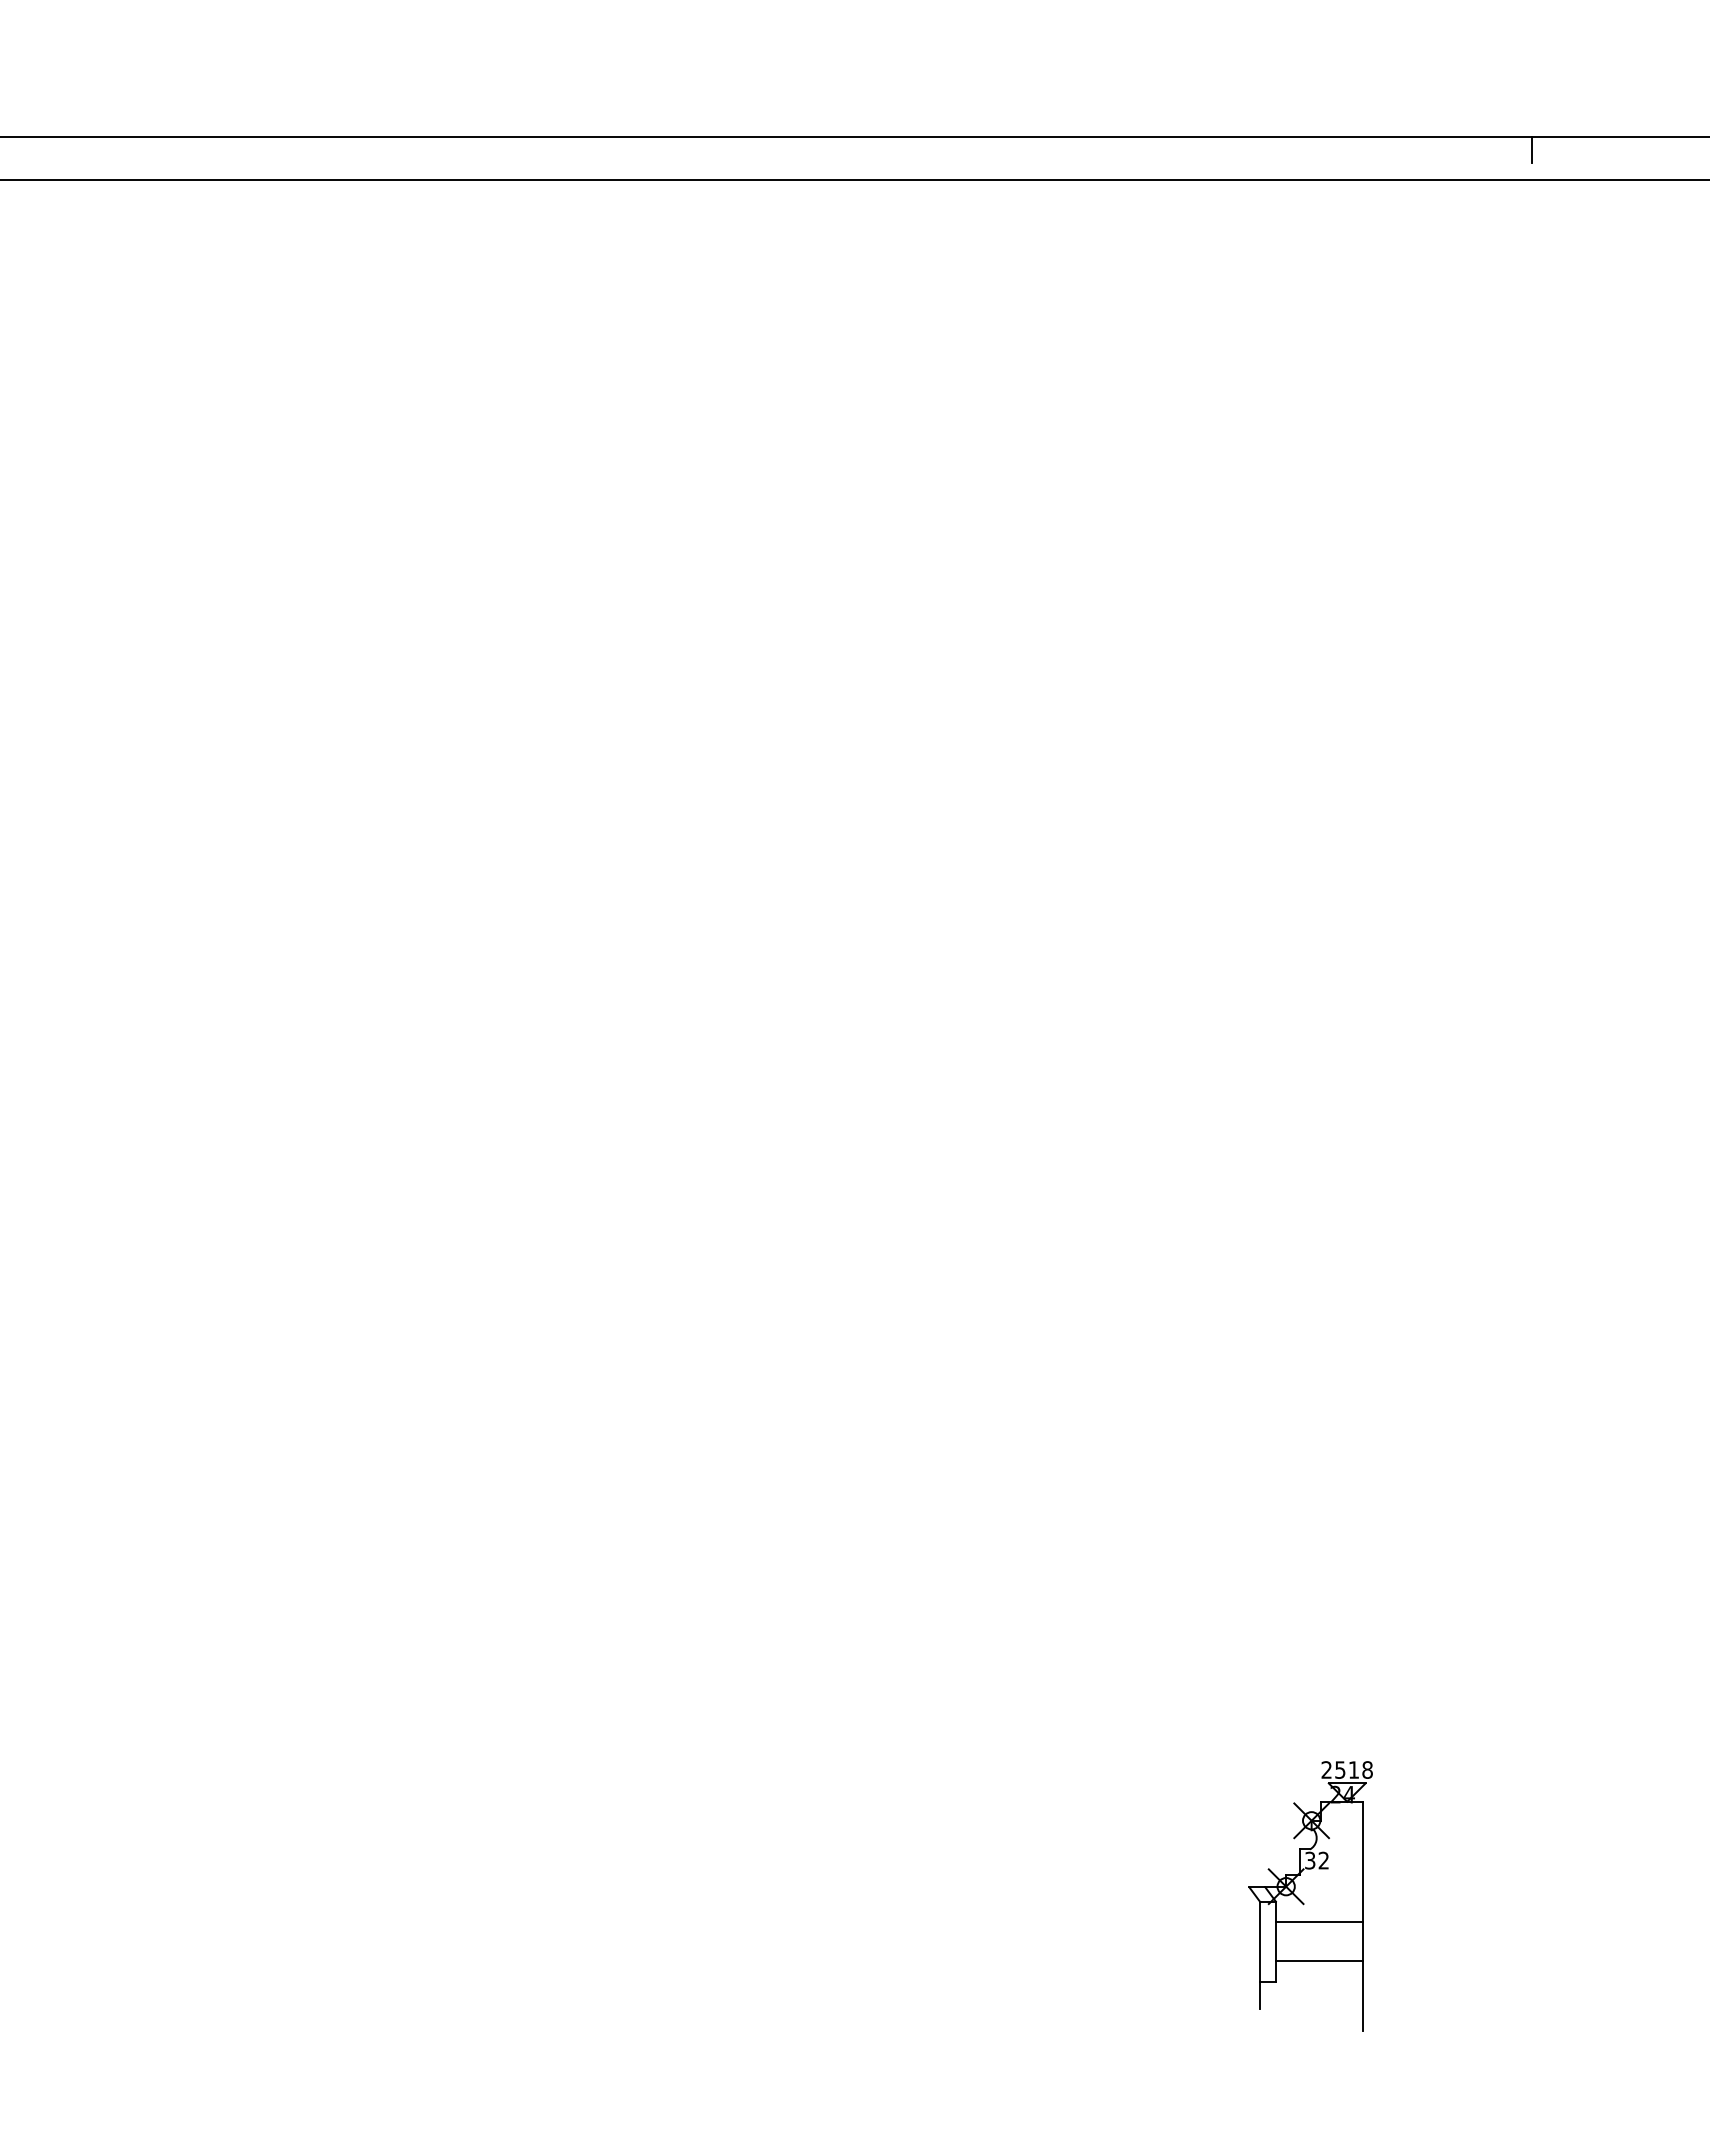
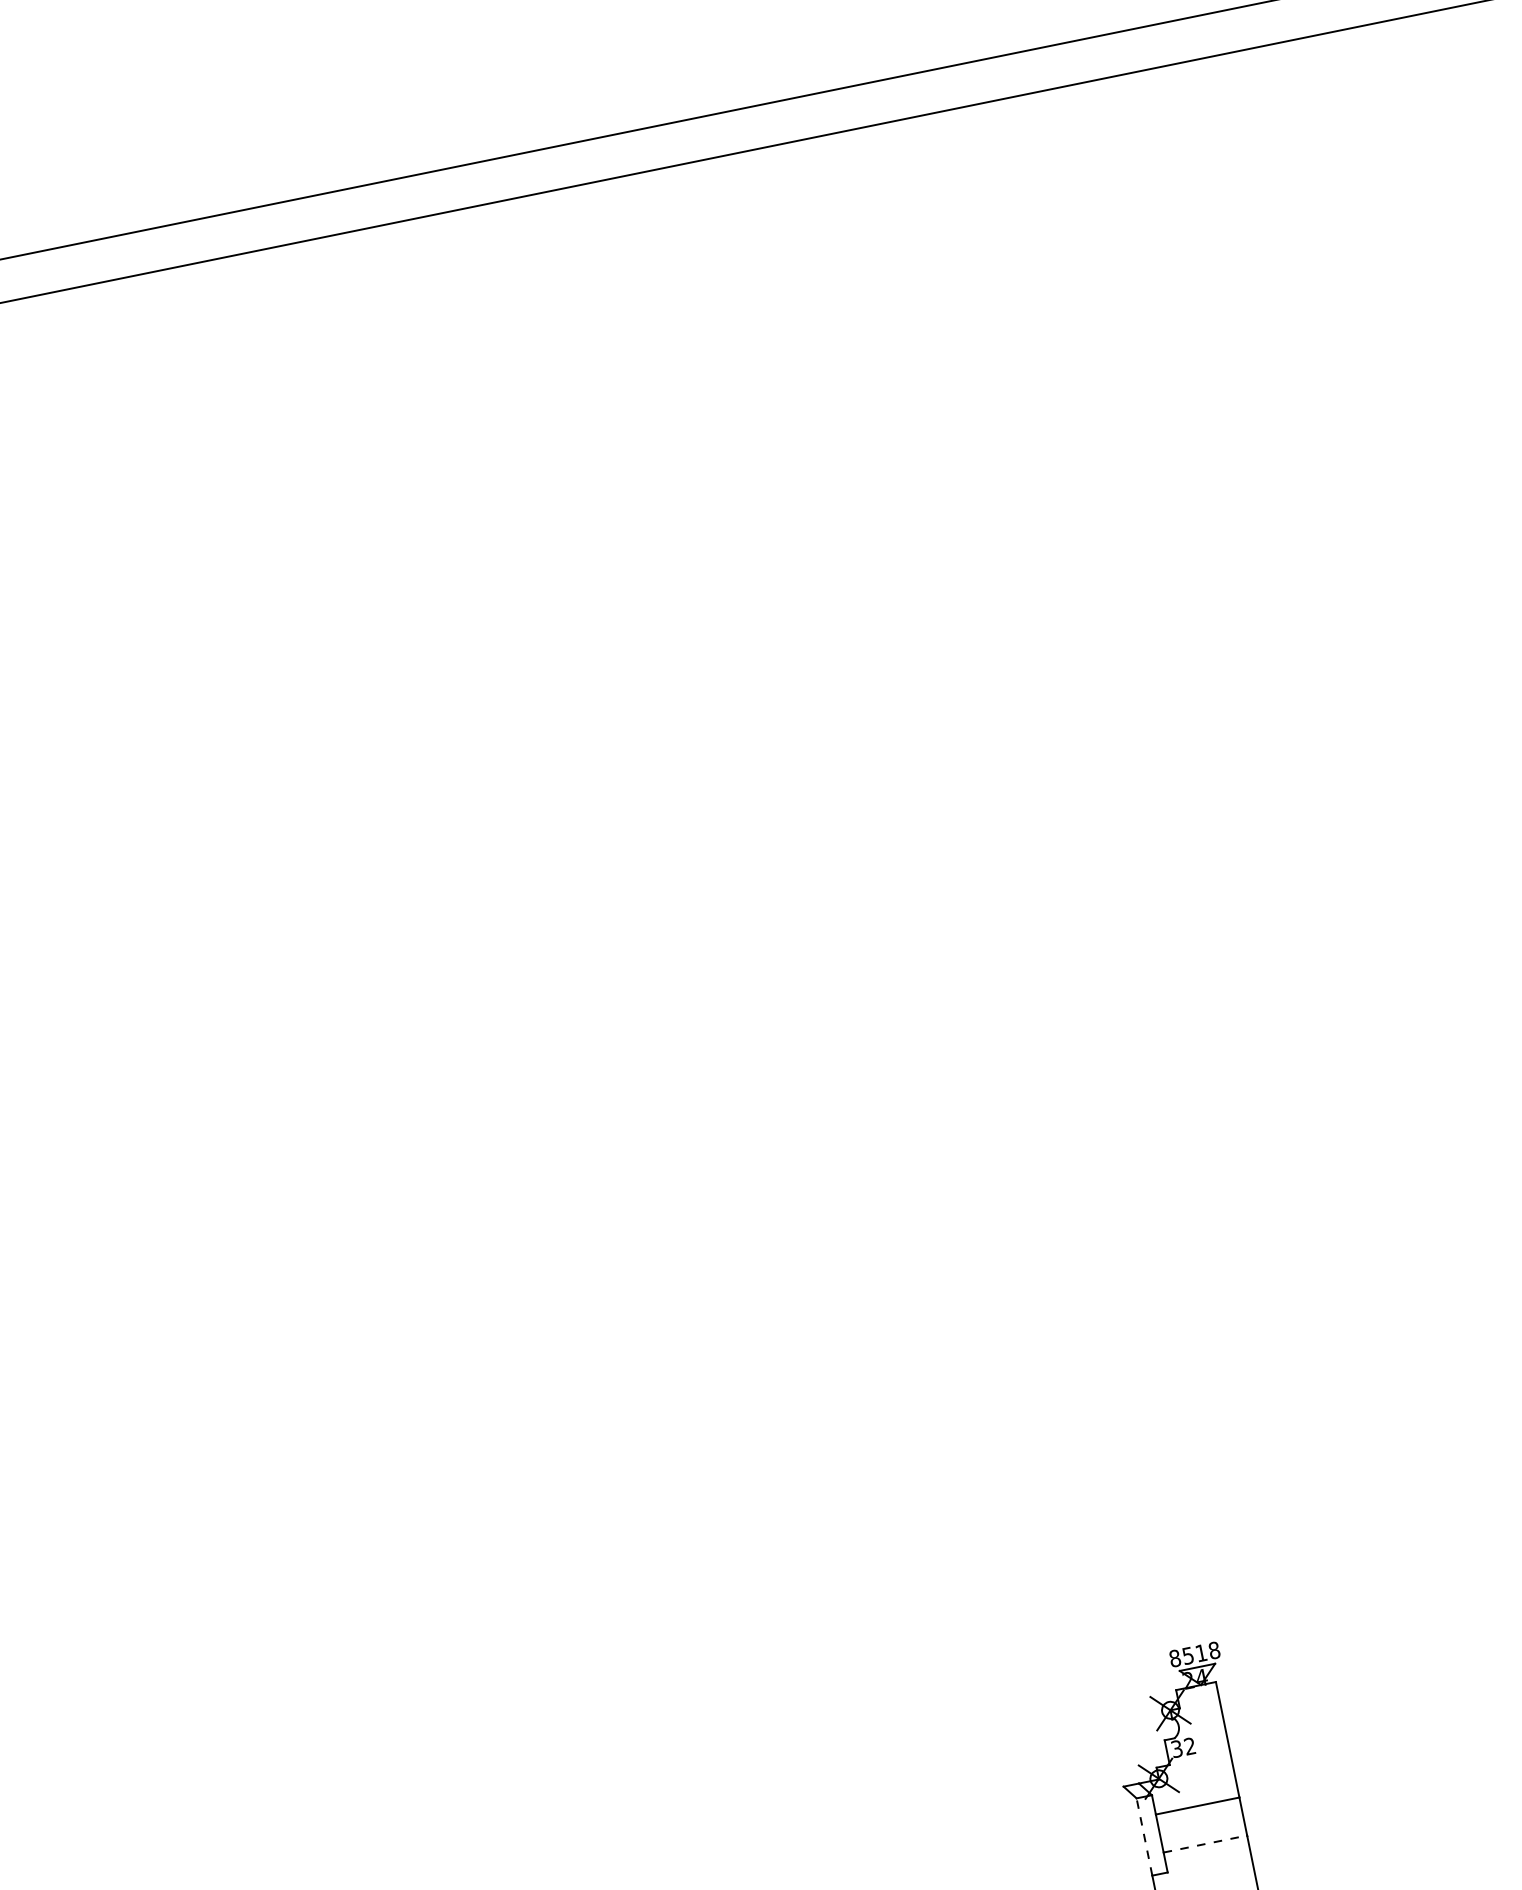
line: (1531, 150) -> (1054, 58), removed
text: (1326, 1769) -> (1174, 1658), 2518 -> 8518
line: (1259, 1941) -> (1143, 1836), solid -> dashed
line: (1319, 1961) -> (1205, 1844), solid -> dashed

